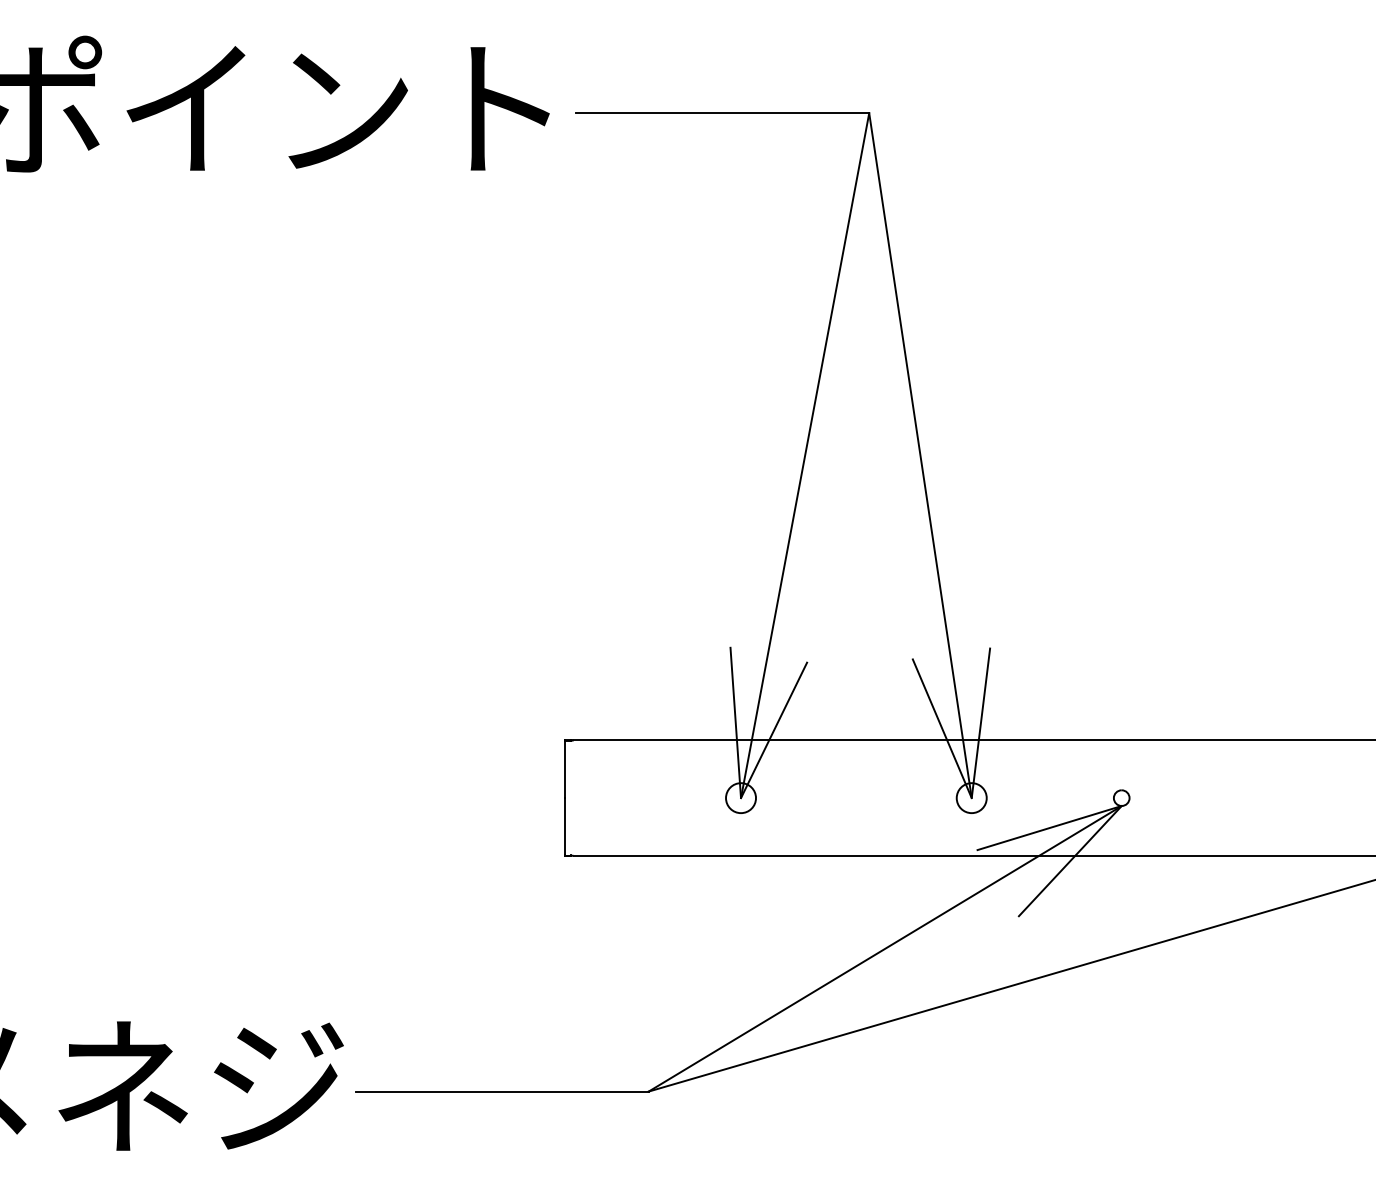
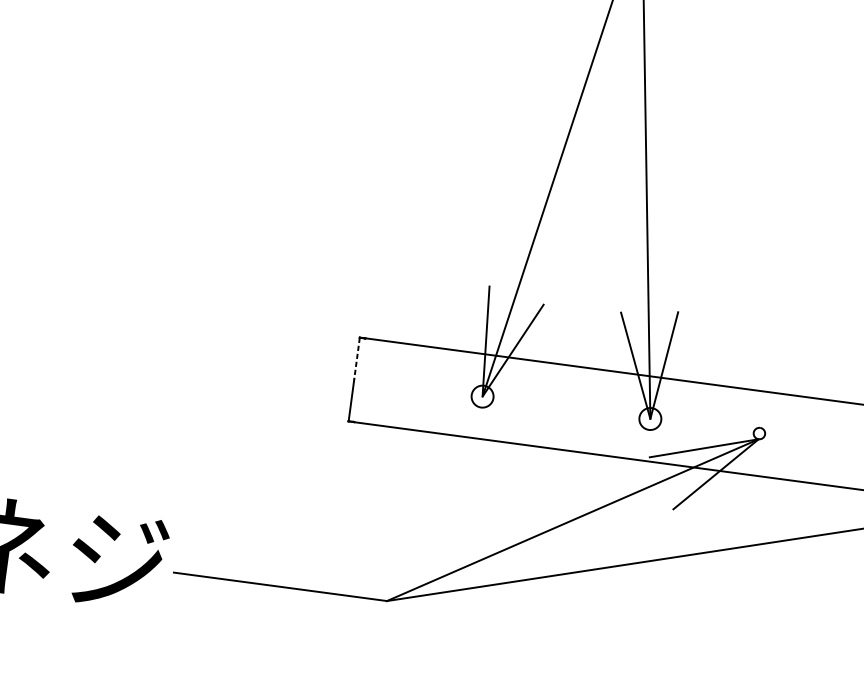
line: (564, 769) -> (357, 358), solid -> dashed

